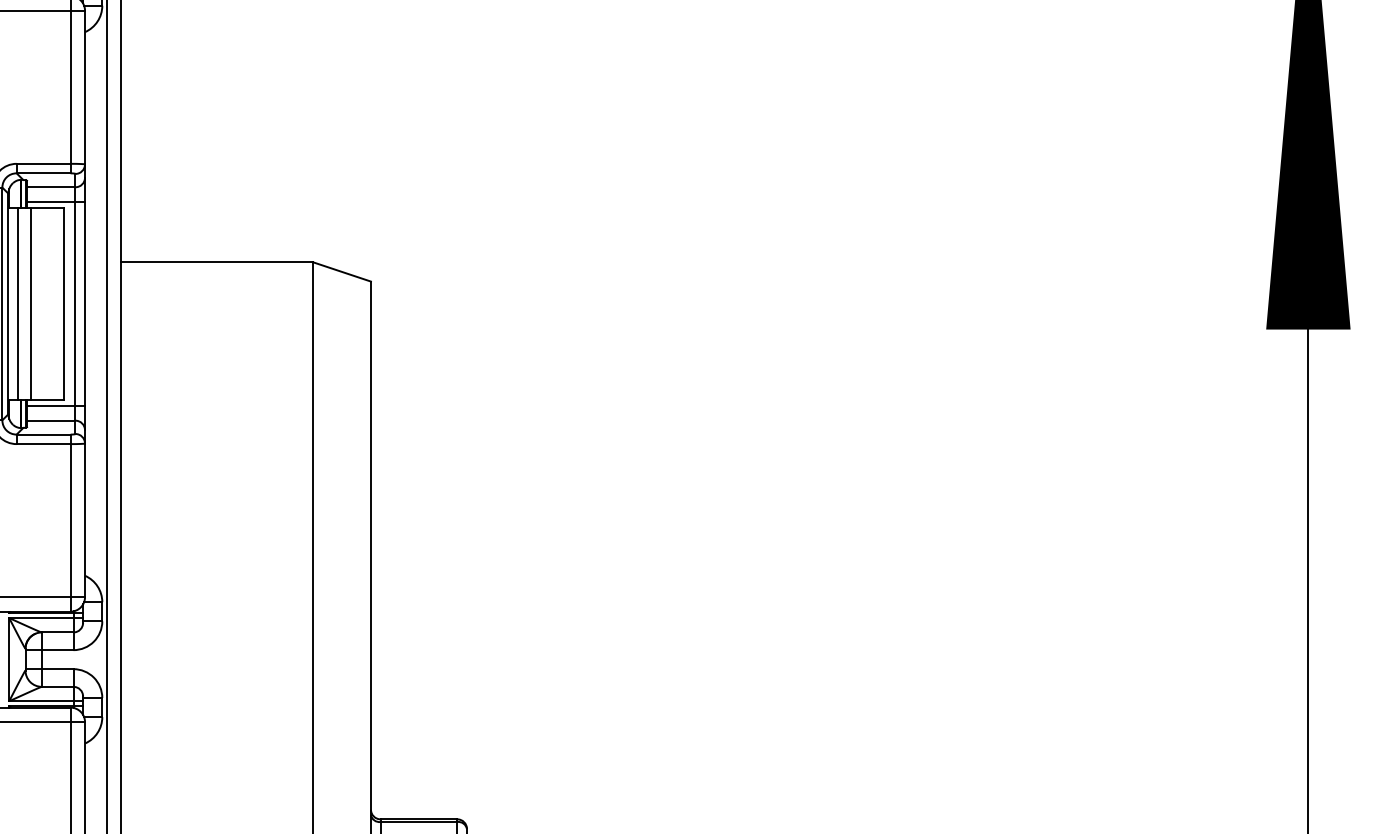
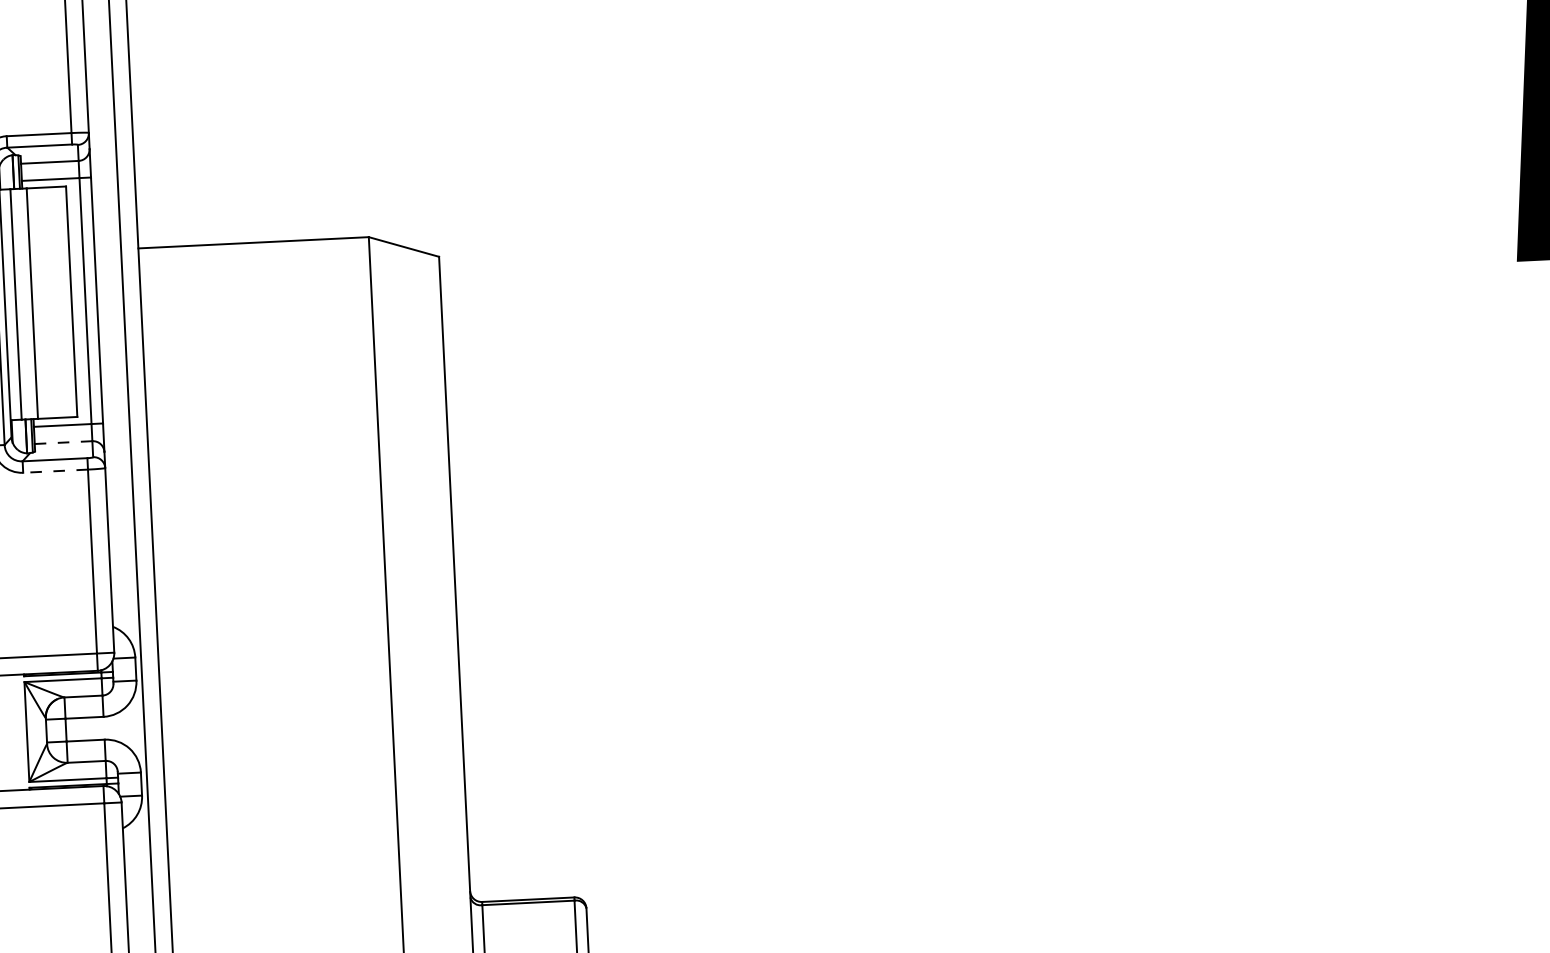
line: (51, 420) -> (63, 442), solid -> dashed
line: (43, 444) -> (55, 471), solid -> dashed

